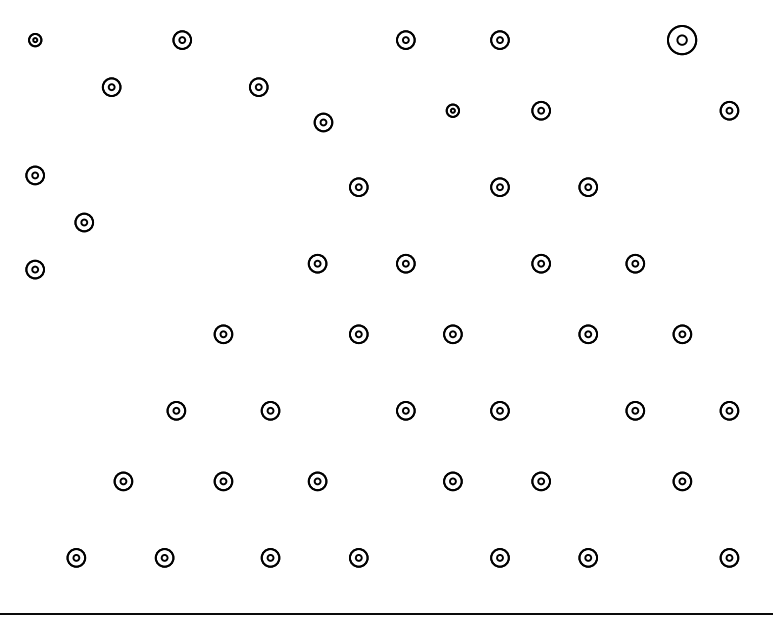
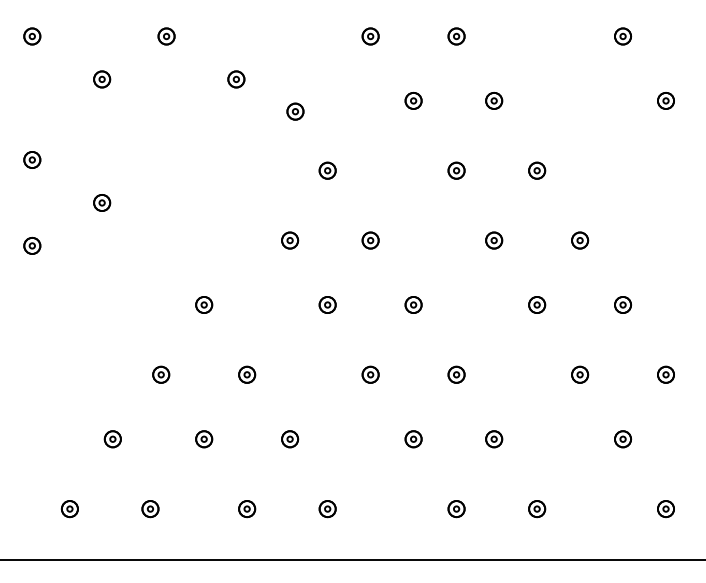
part: (35, 40) -> (32, 36), size x1.43
part: (682, 40) -> (623, 36), size x0.62
part: (452, 110) -> (413, 100), size x1.43
part: (84, 221) -> (102, 202), moved

